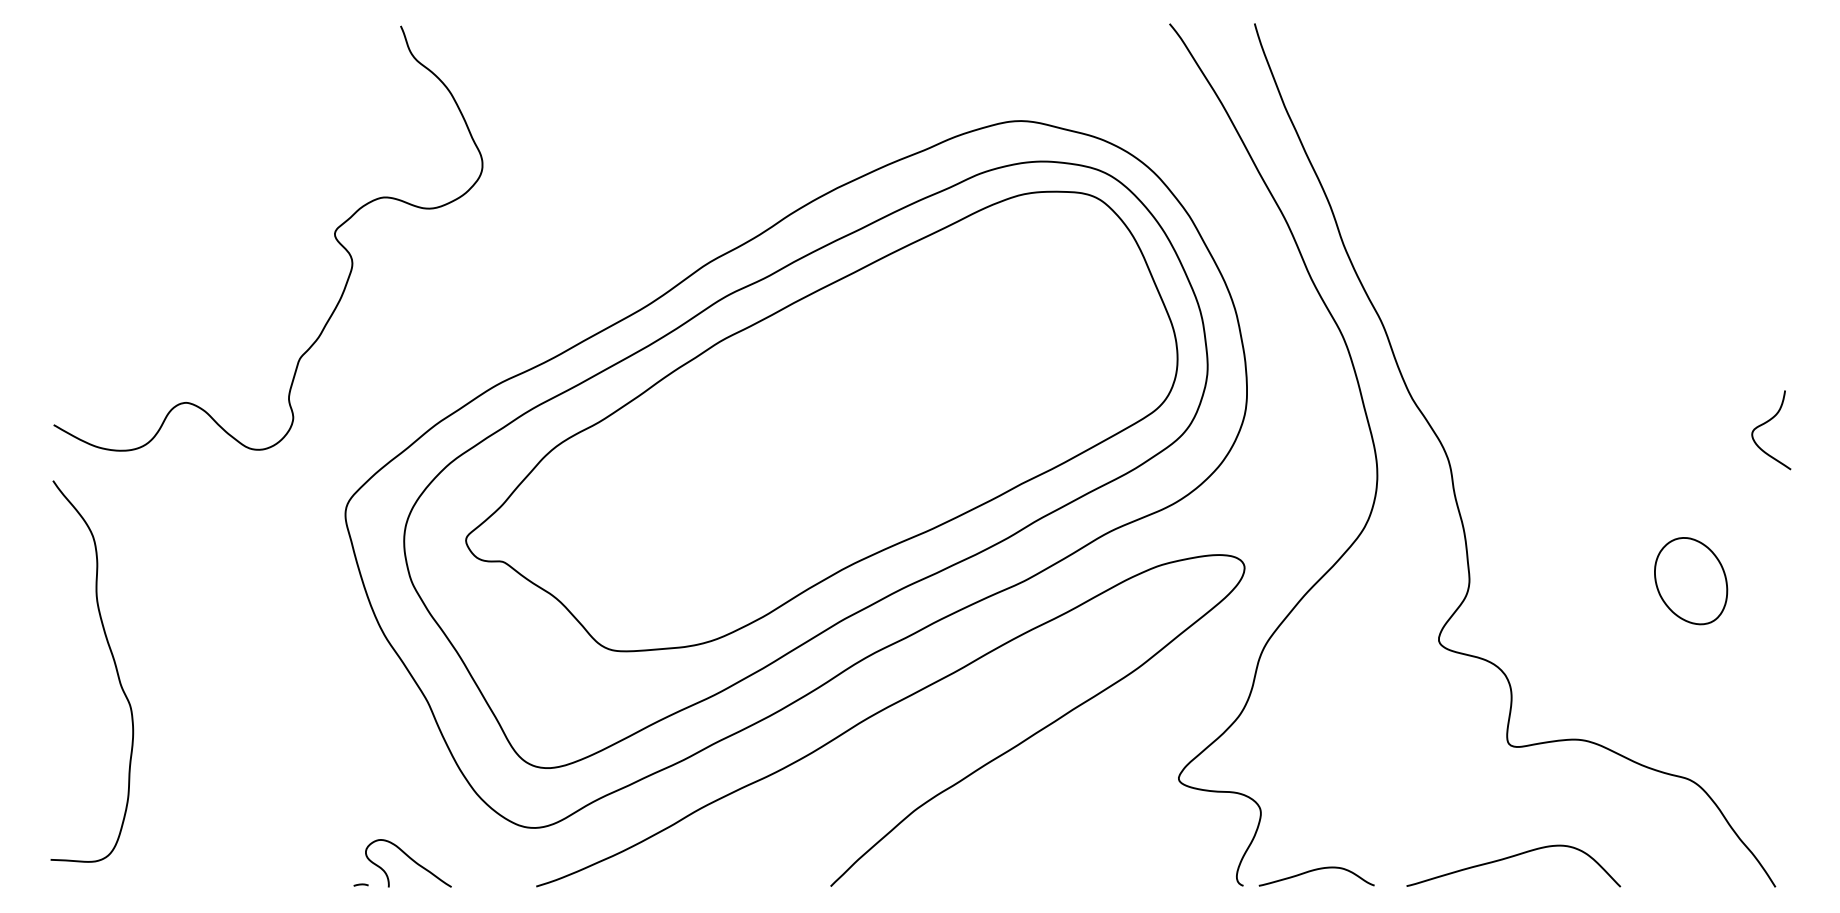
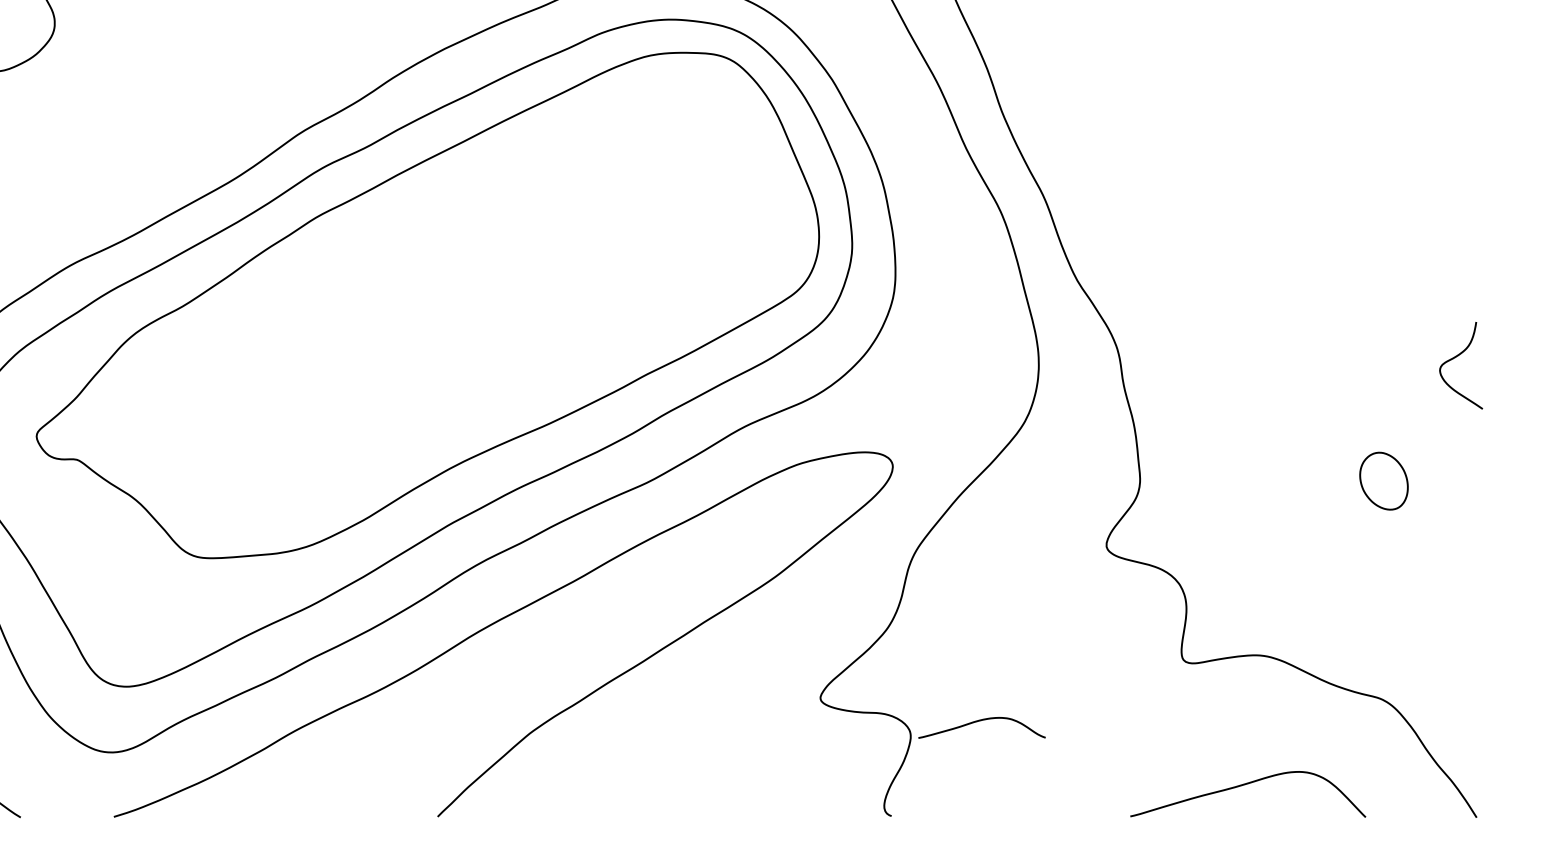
curve: (1766, 423) -> (1455, 358), moved
part: (1691, 581) -> (1384, 481), size x0.6
curve: (1512, 857) -> (1246, 784), moved
curve: (1313, 871) -> (978, 722), moved

